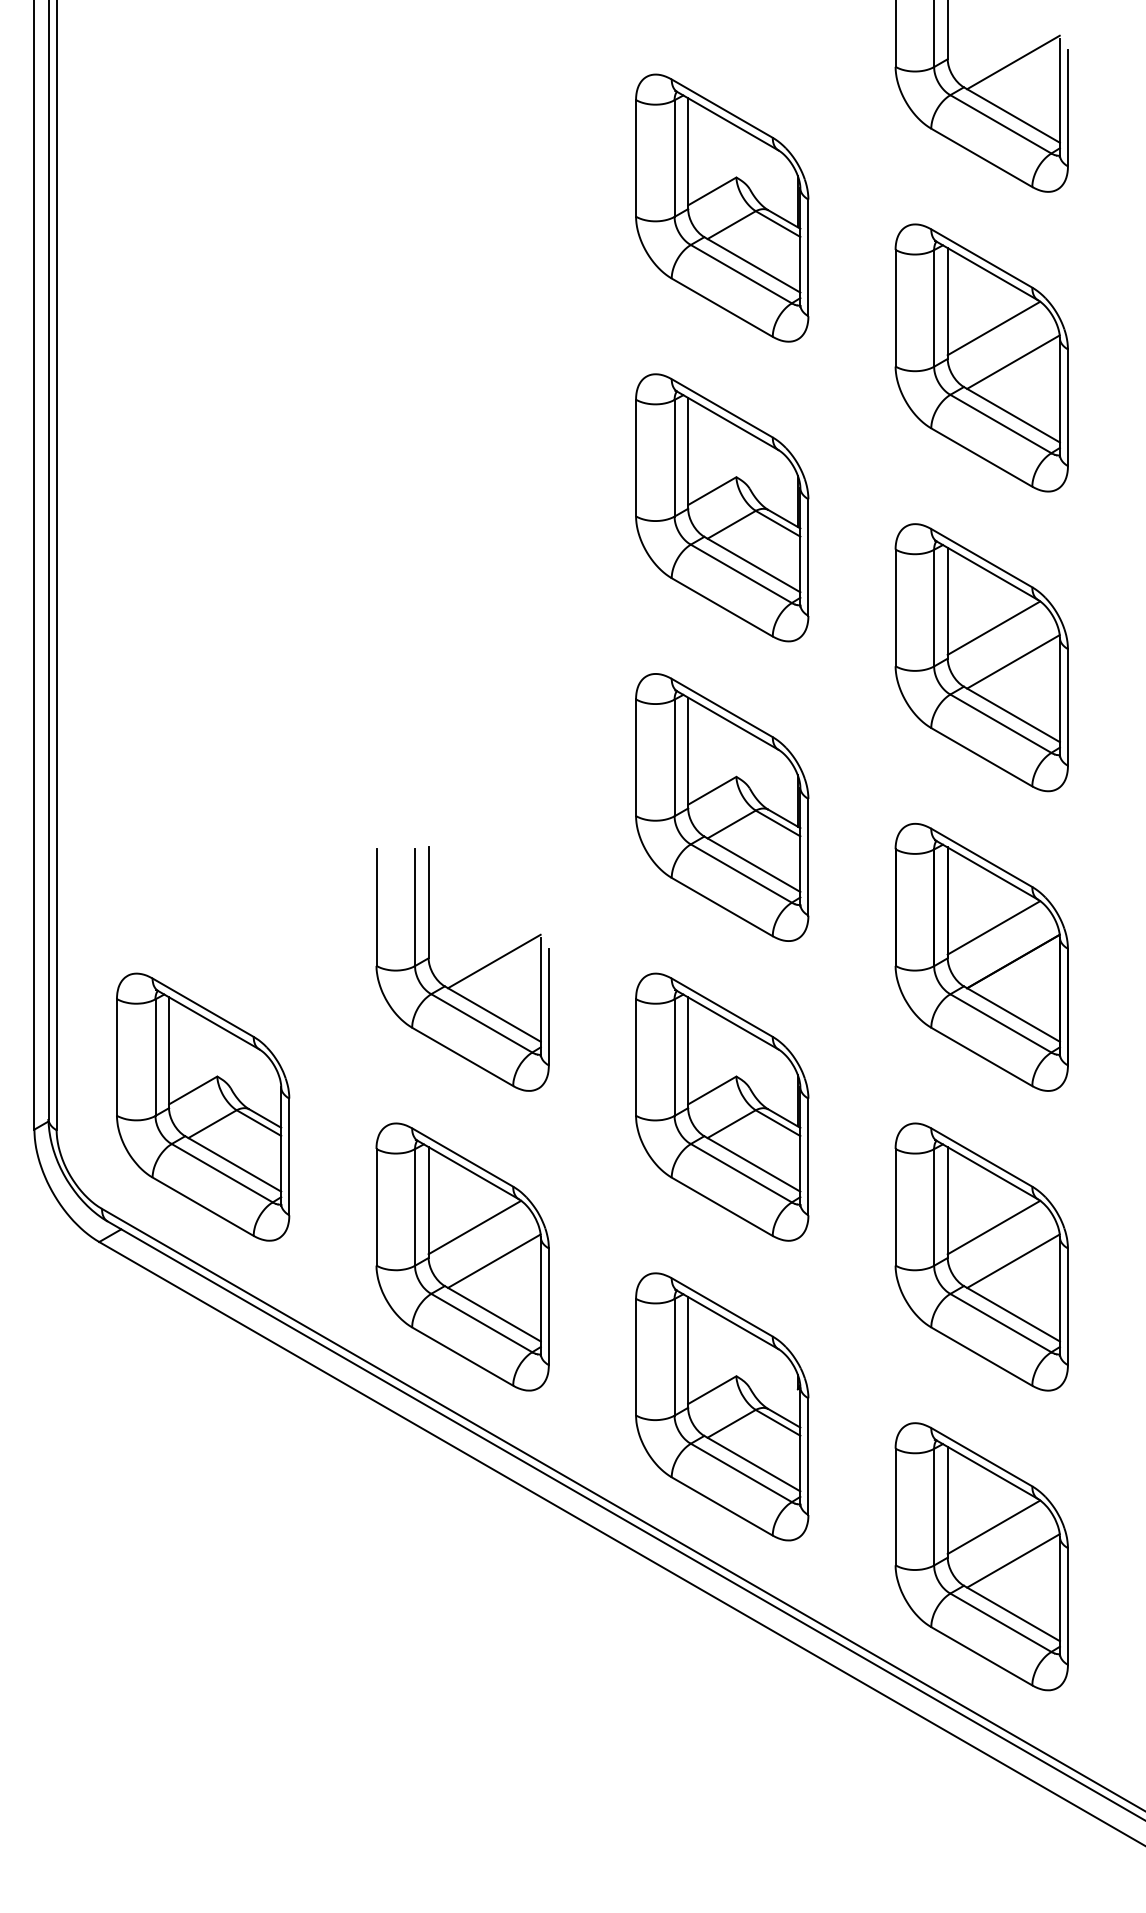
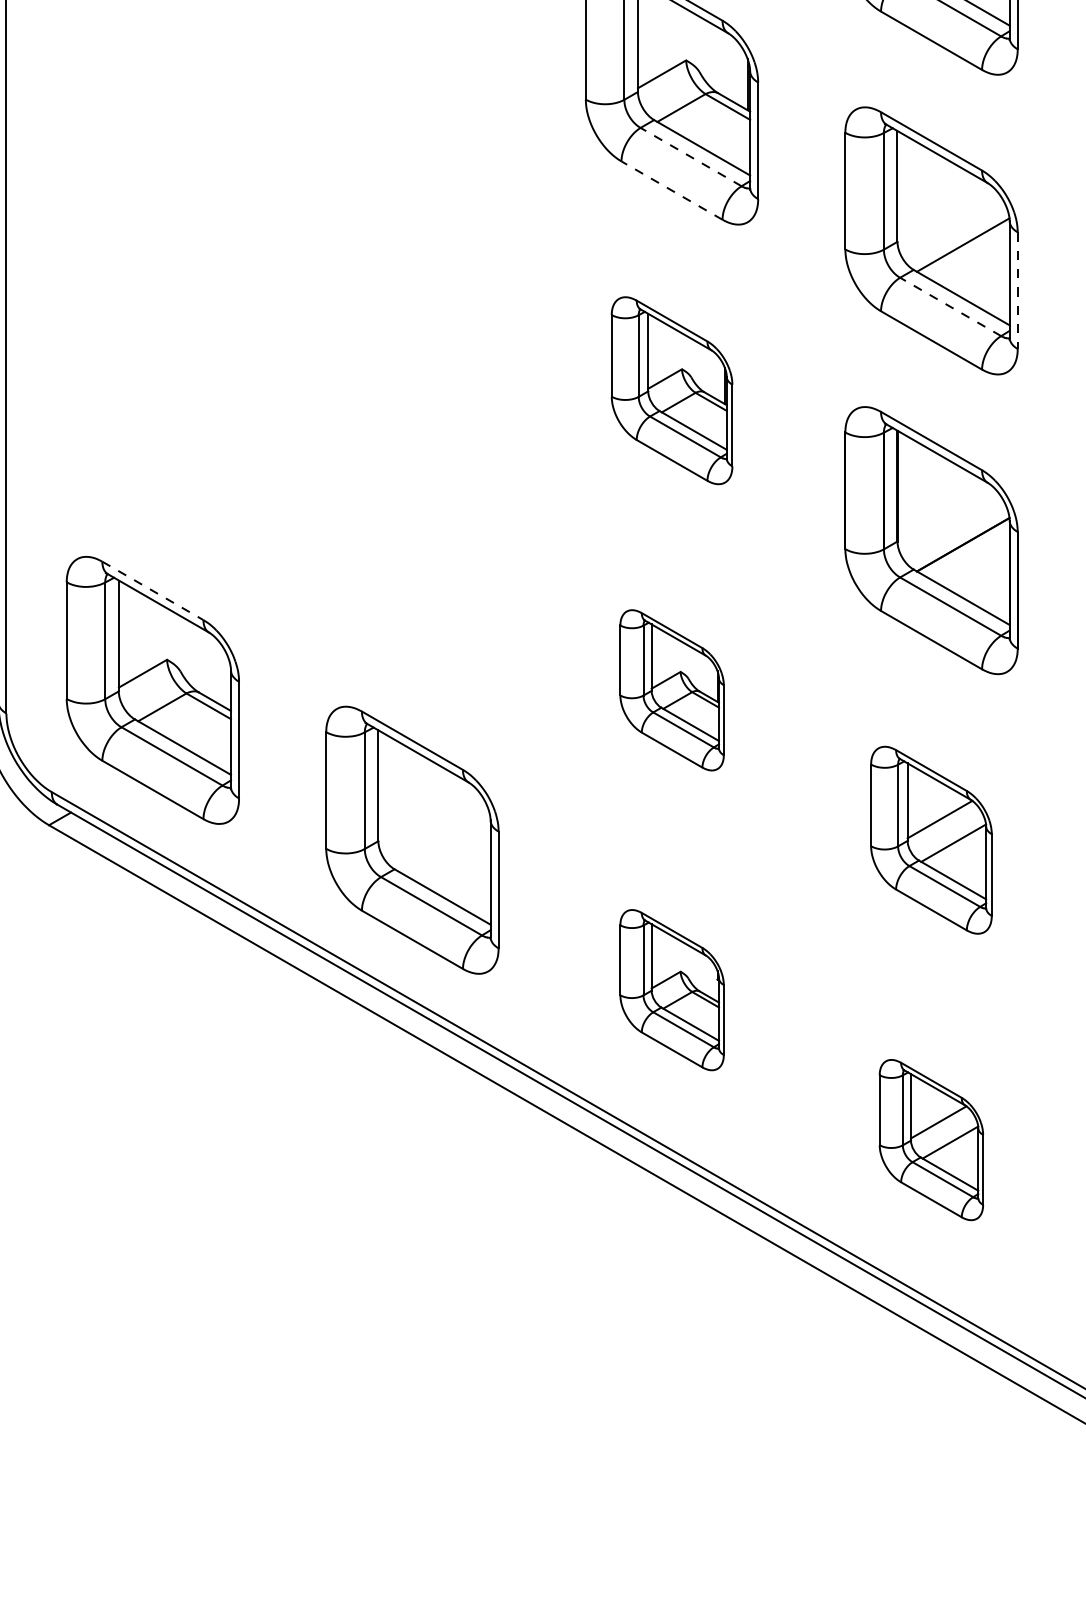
line: (740, 573) -> (690, 156), solid -> dashed
line: (721, 607) -> (671, 190), solid -> dashed
line: (993, 627) -> (943, 210), removed
line: (1067, 707) -> (1017, 290), solid -> dashed
line: (1000, 723) -> (950, 306), solid -> dashed
part: (722, 807) -> (672, 390), size x0.7
line: (993, 927) -> (943, 510), removed
part: (467, 975) -> (417, 558), removed
line: (203, 1007) -> (153, 590), solid -> dashed
part: (722, 1106) -> (672, 689), size x0.6
line: (474, 1227) -> (424, 810), removed
part: (981, 1256) -> (931, 839), size x0.7
line: (494, 1260) -> (444, 843), removed
part: (722, 1406) -> (672, 989), size x0.6
part: (981, 1556) -> (931, 1139), size x0.6

